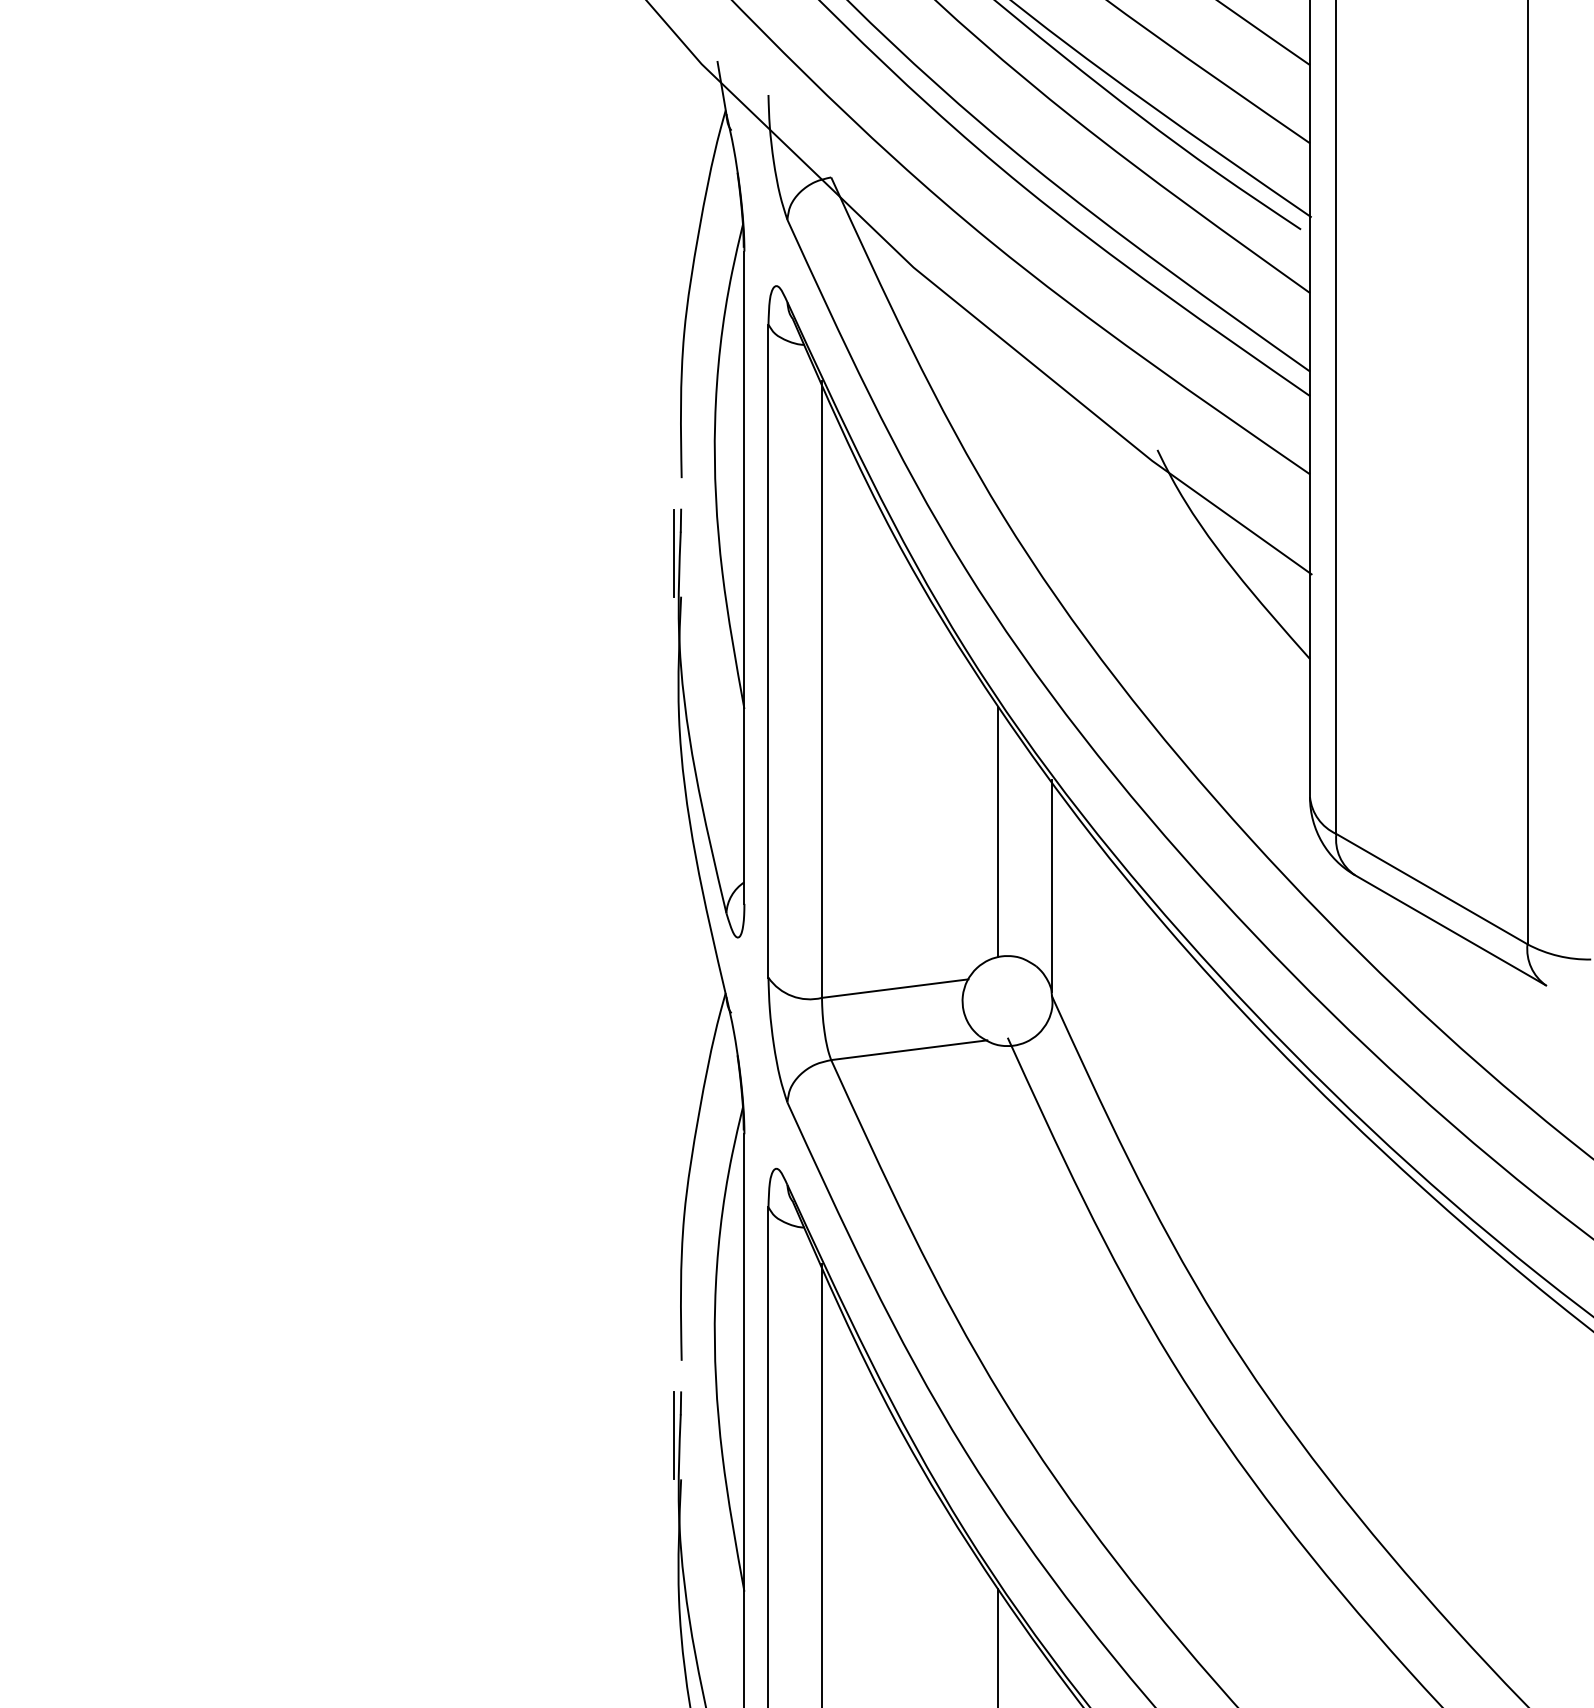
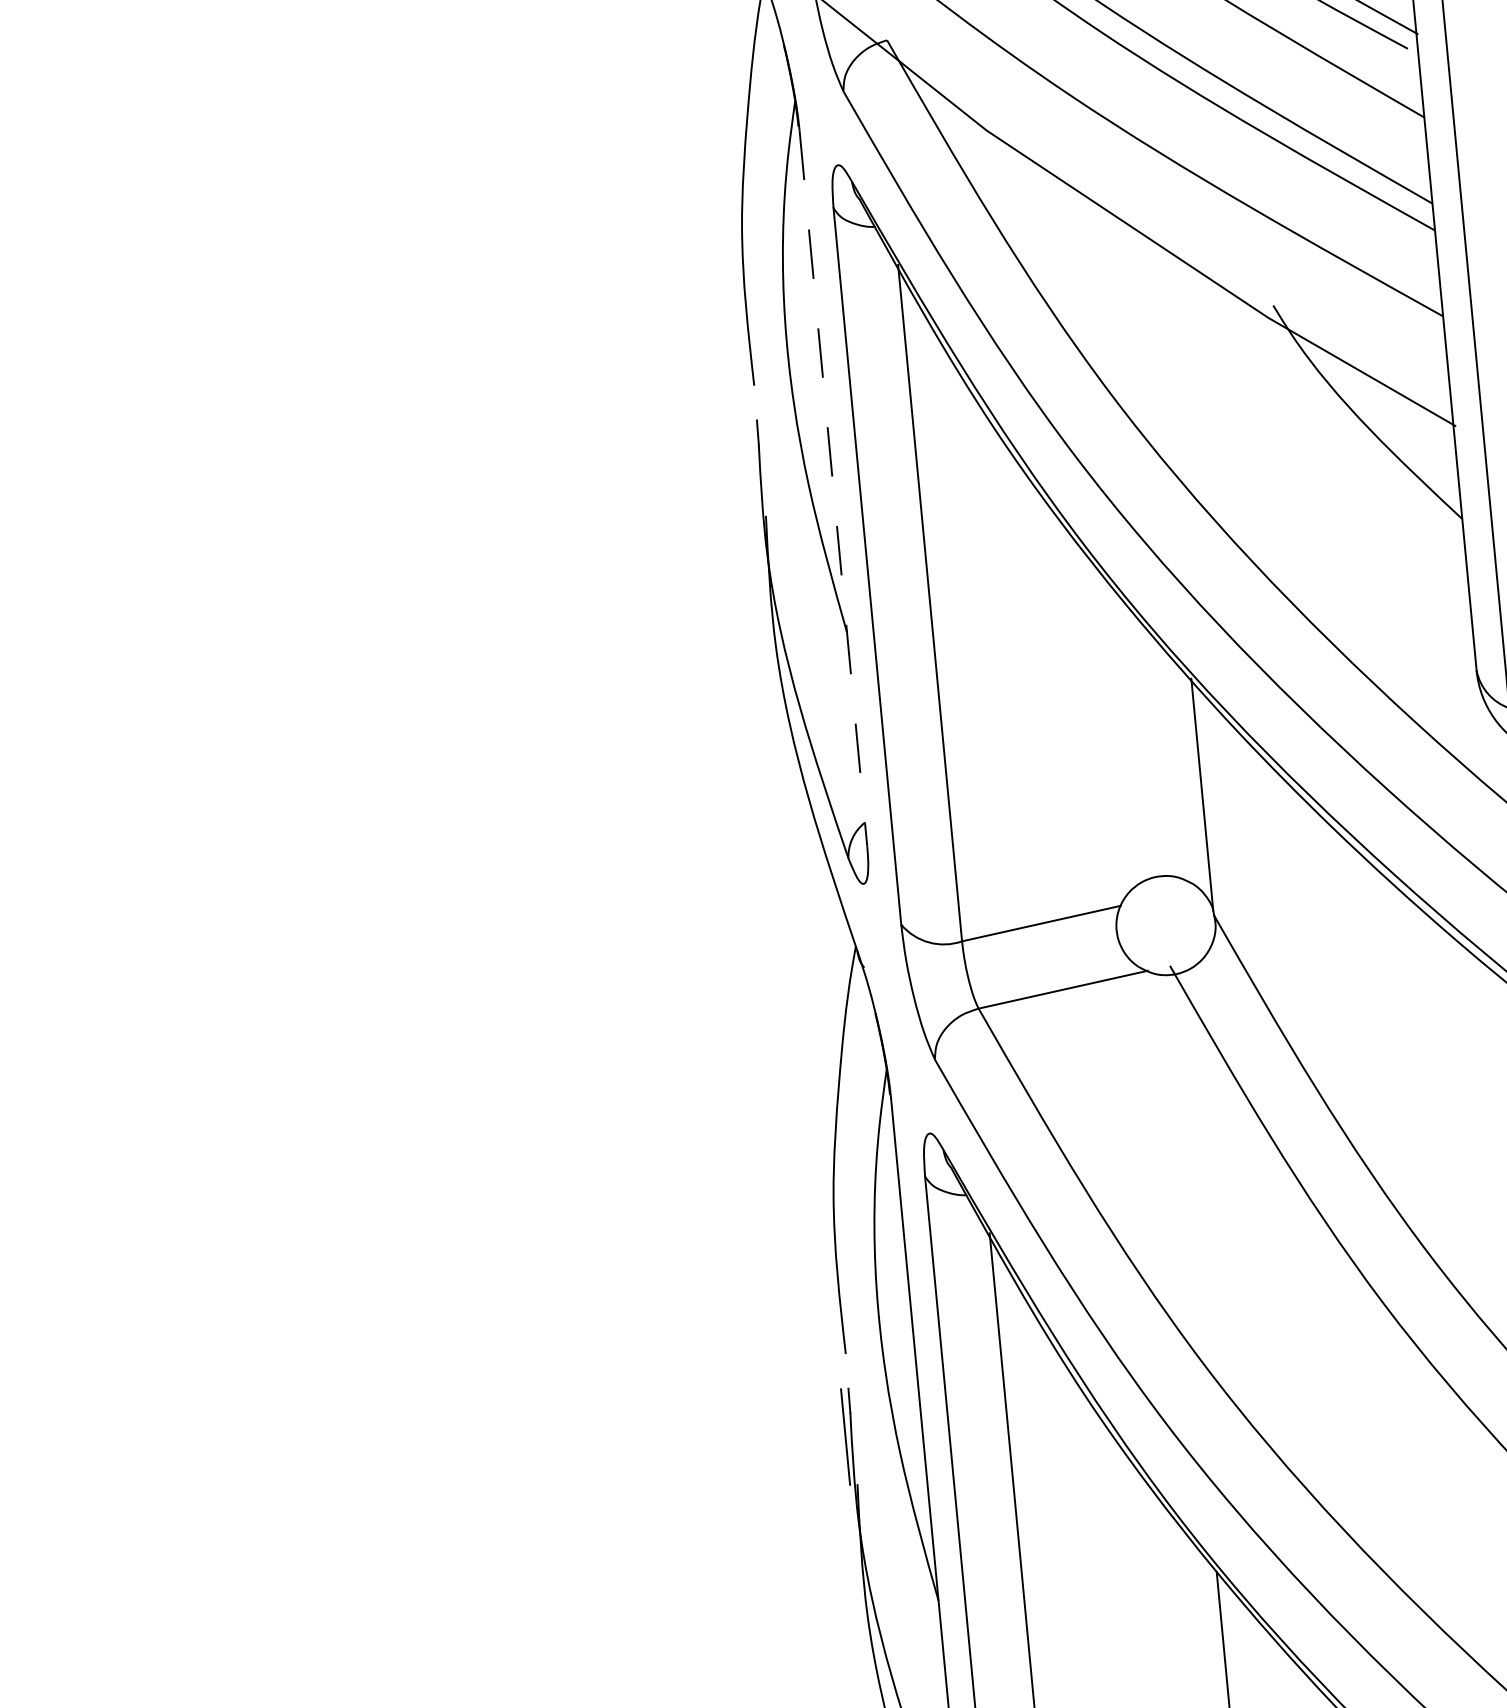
line: (674, 552) -> (754, 468), removed
line: (744, 578) -> (833, 489), solid -> dashed
line: (998, 831) -> (1138, 740), removed

